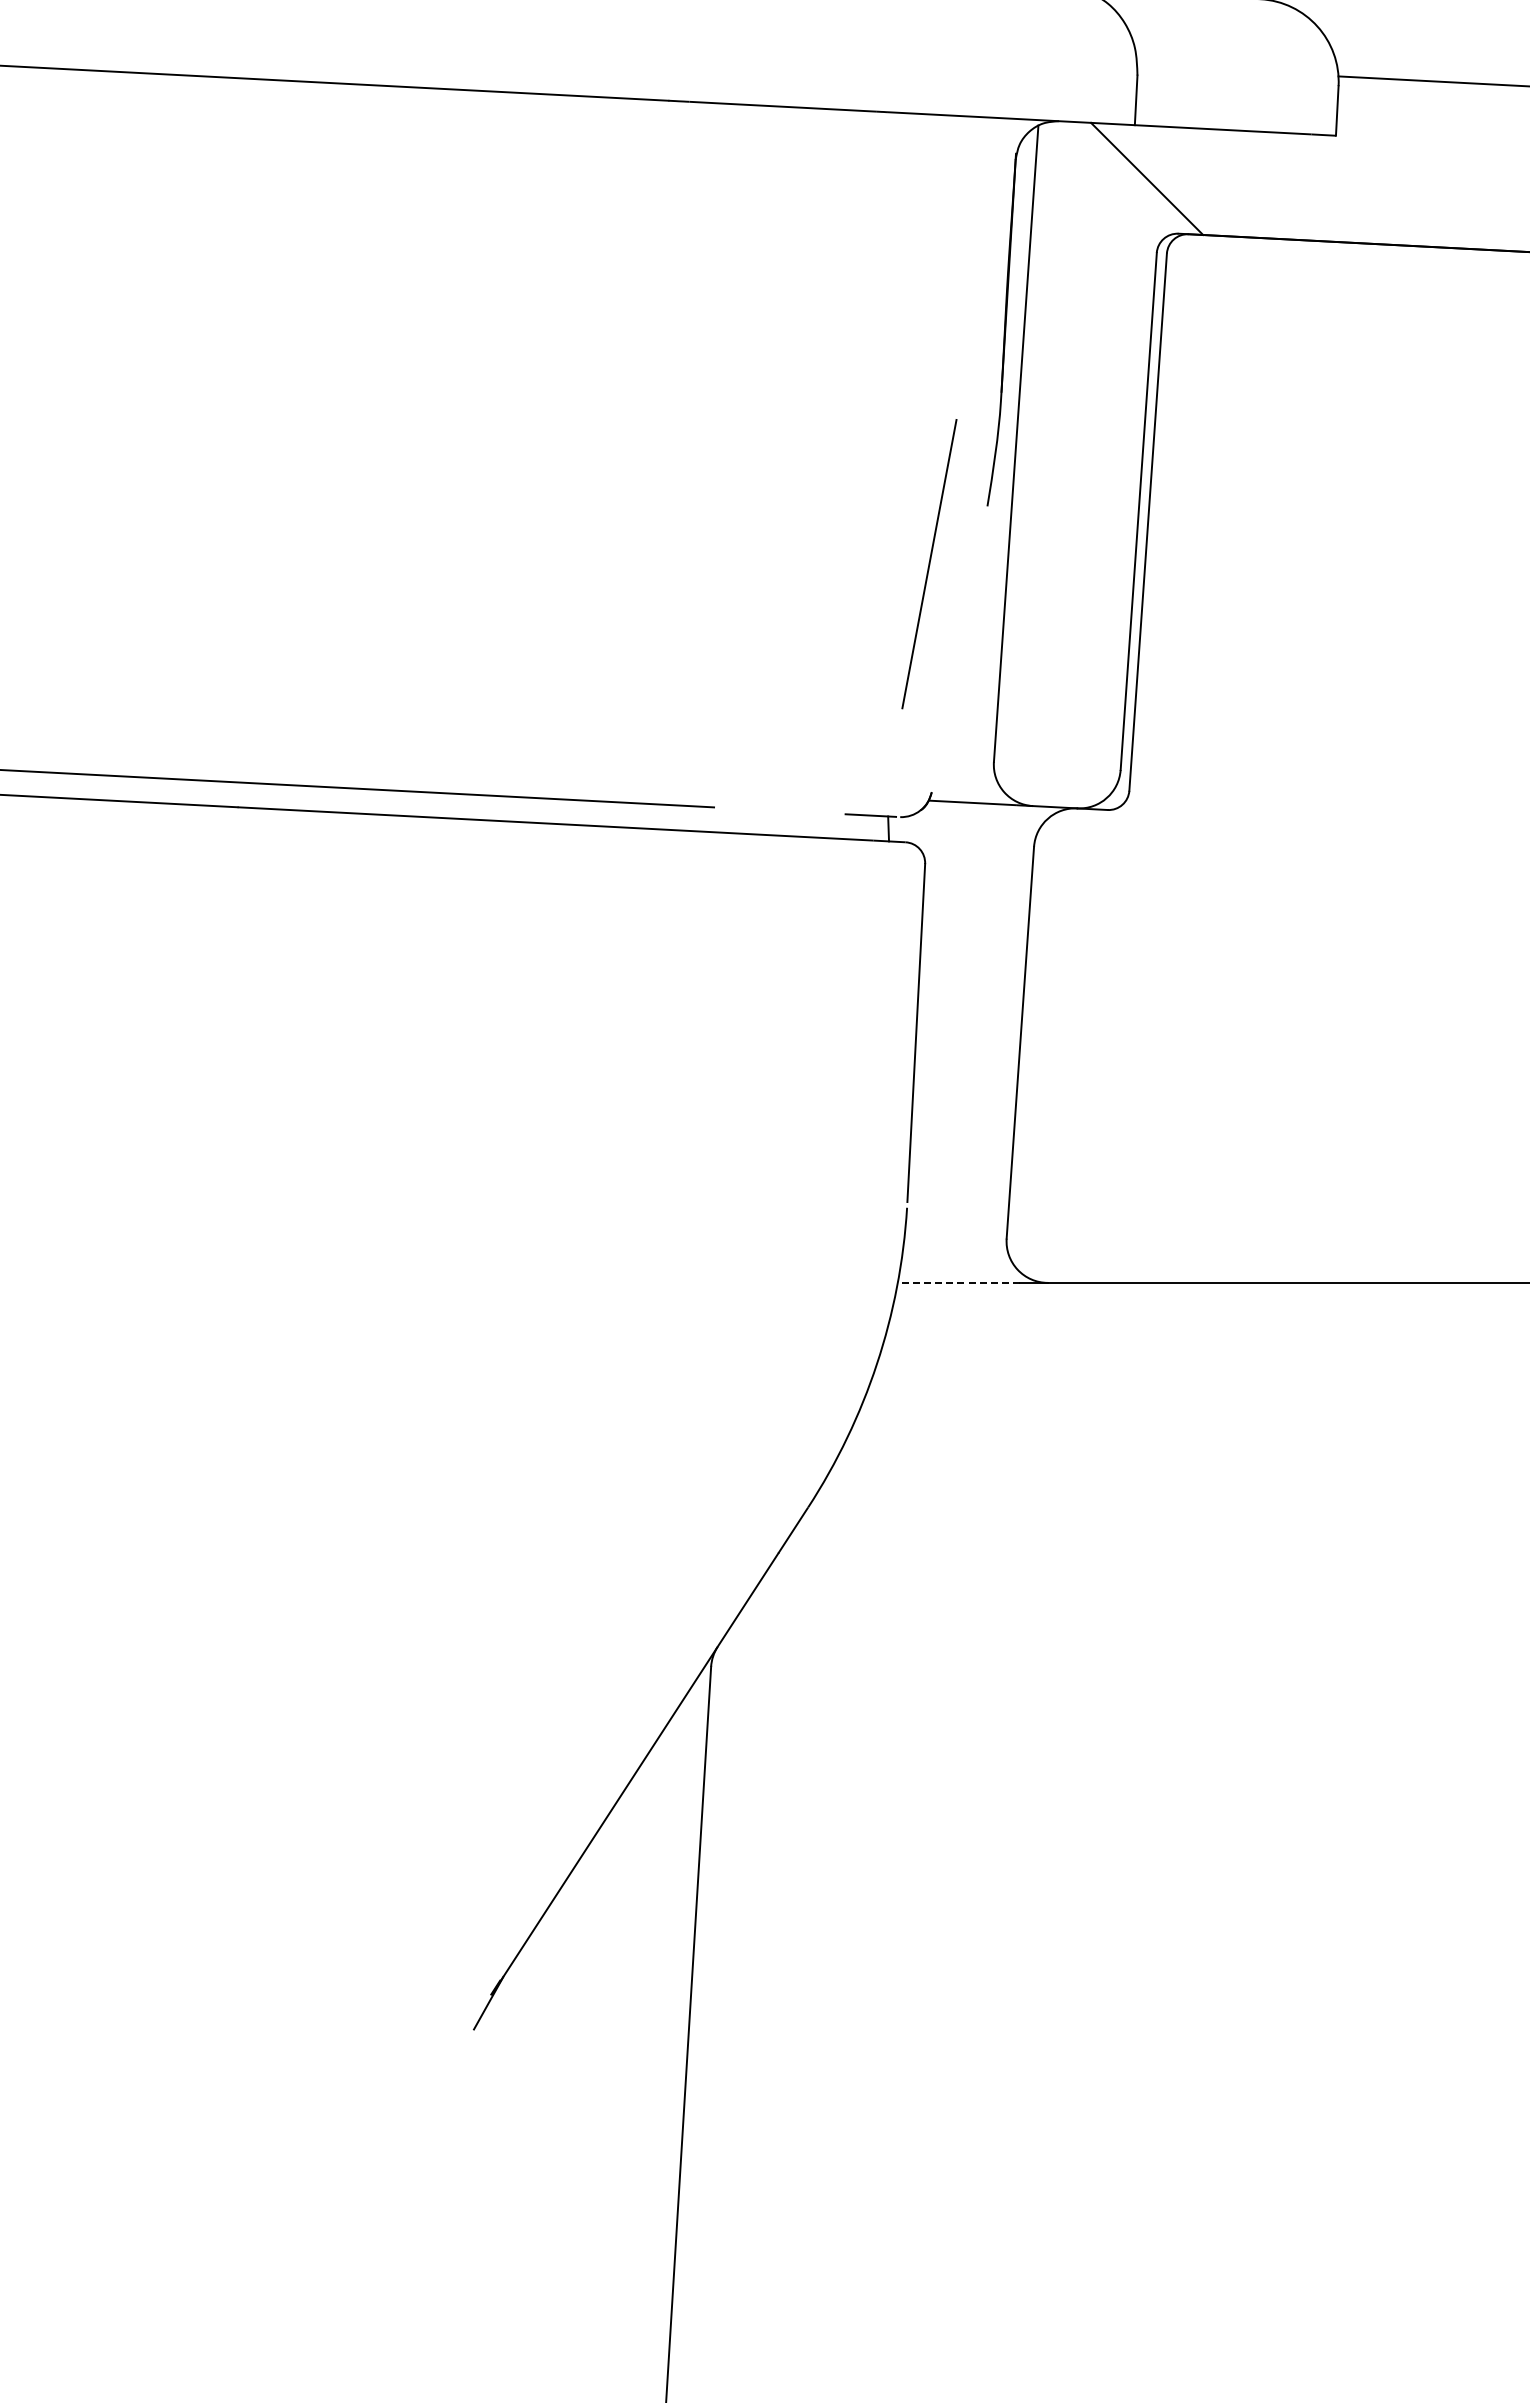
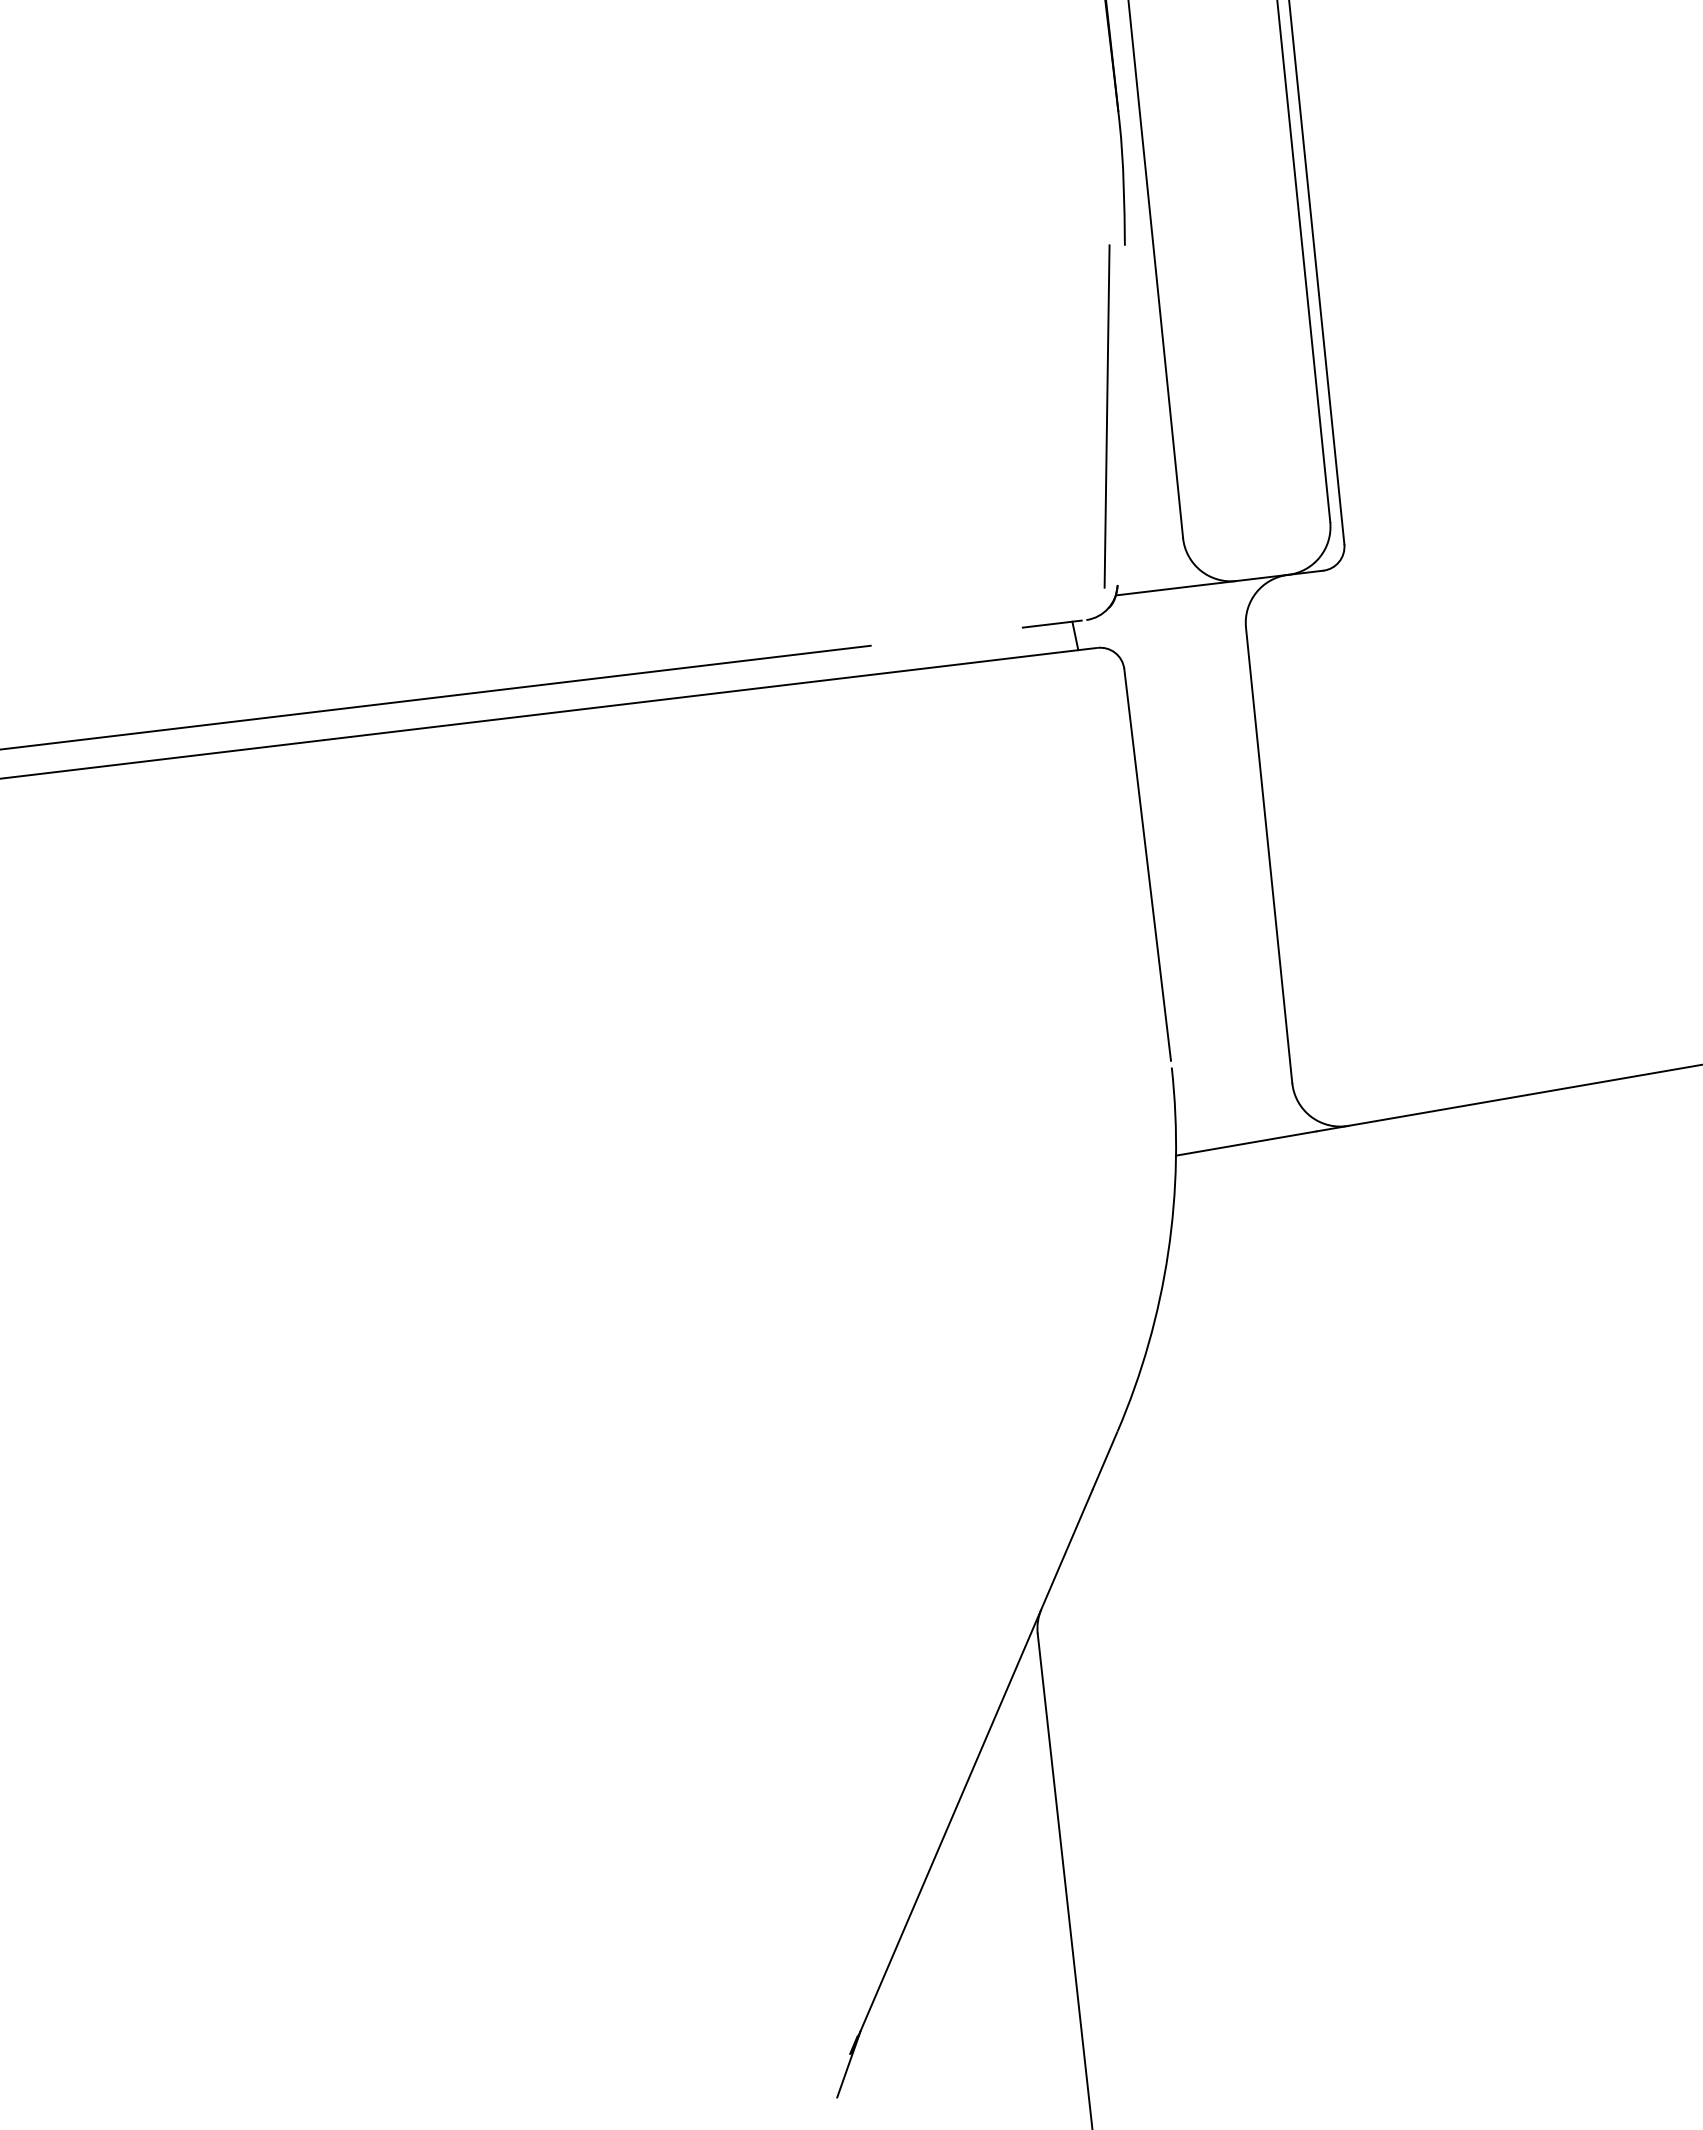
line: (929, 564) -> (1107, 416), moved
line: (958, 1282) -> (1245, 1143), dashed -> solid

